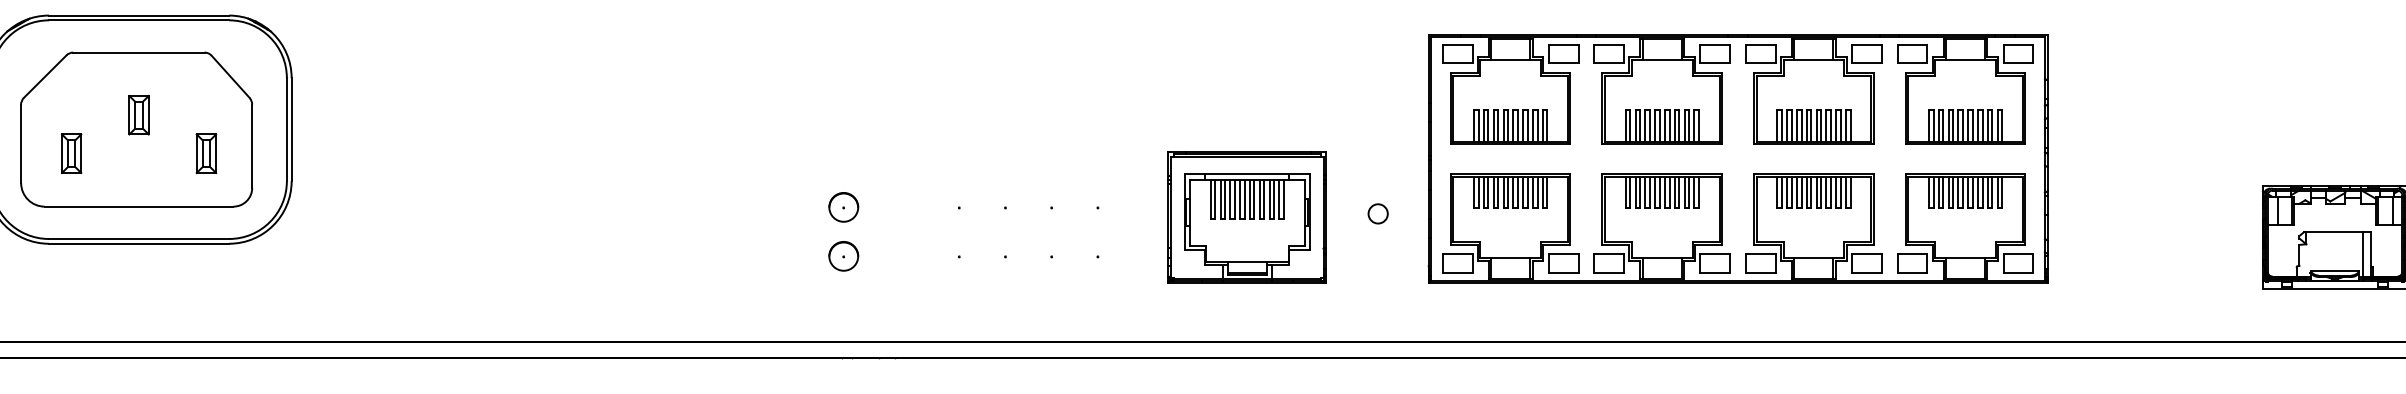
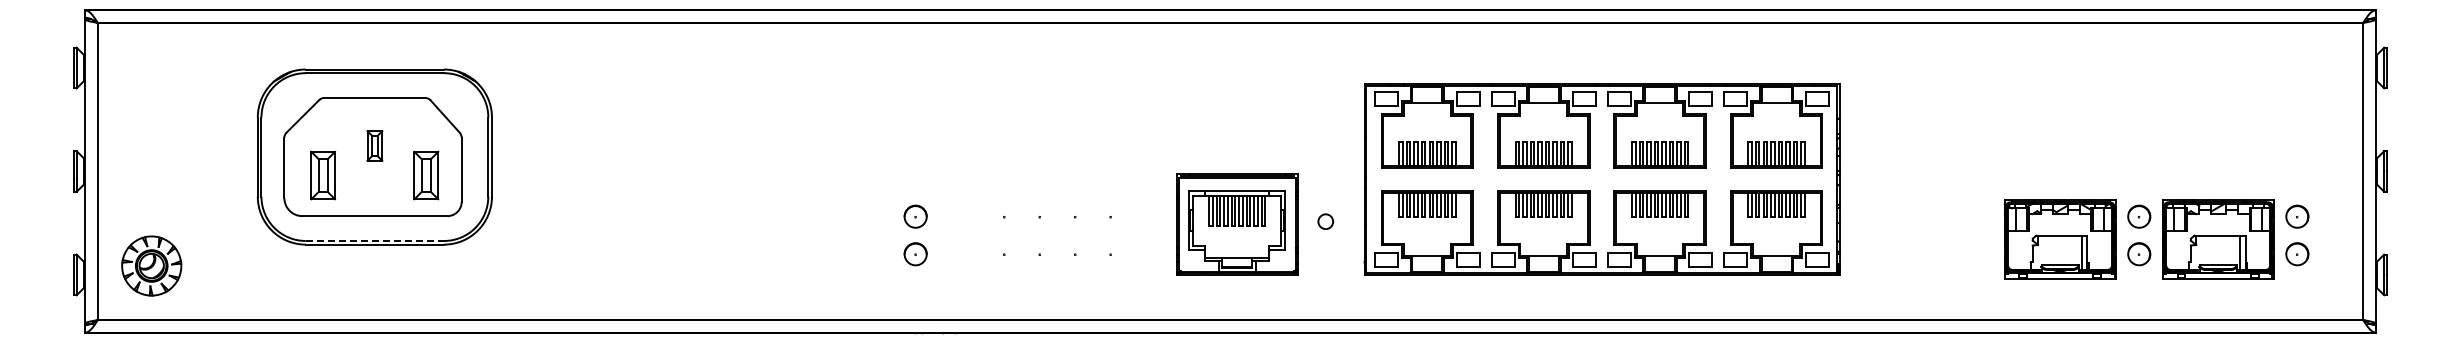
part: (70, 153) -> (322, 175), size x1.6
part: (206, 153) -> (426, 175), size x1.6
part: (1247, 217) -> (1237, 224), moved
line: (139, 238) -> (375, 240), solid -> dashed

